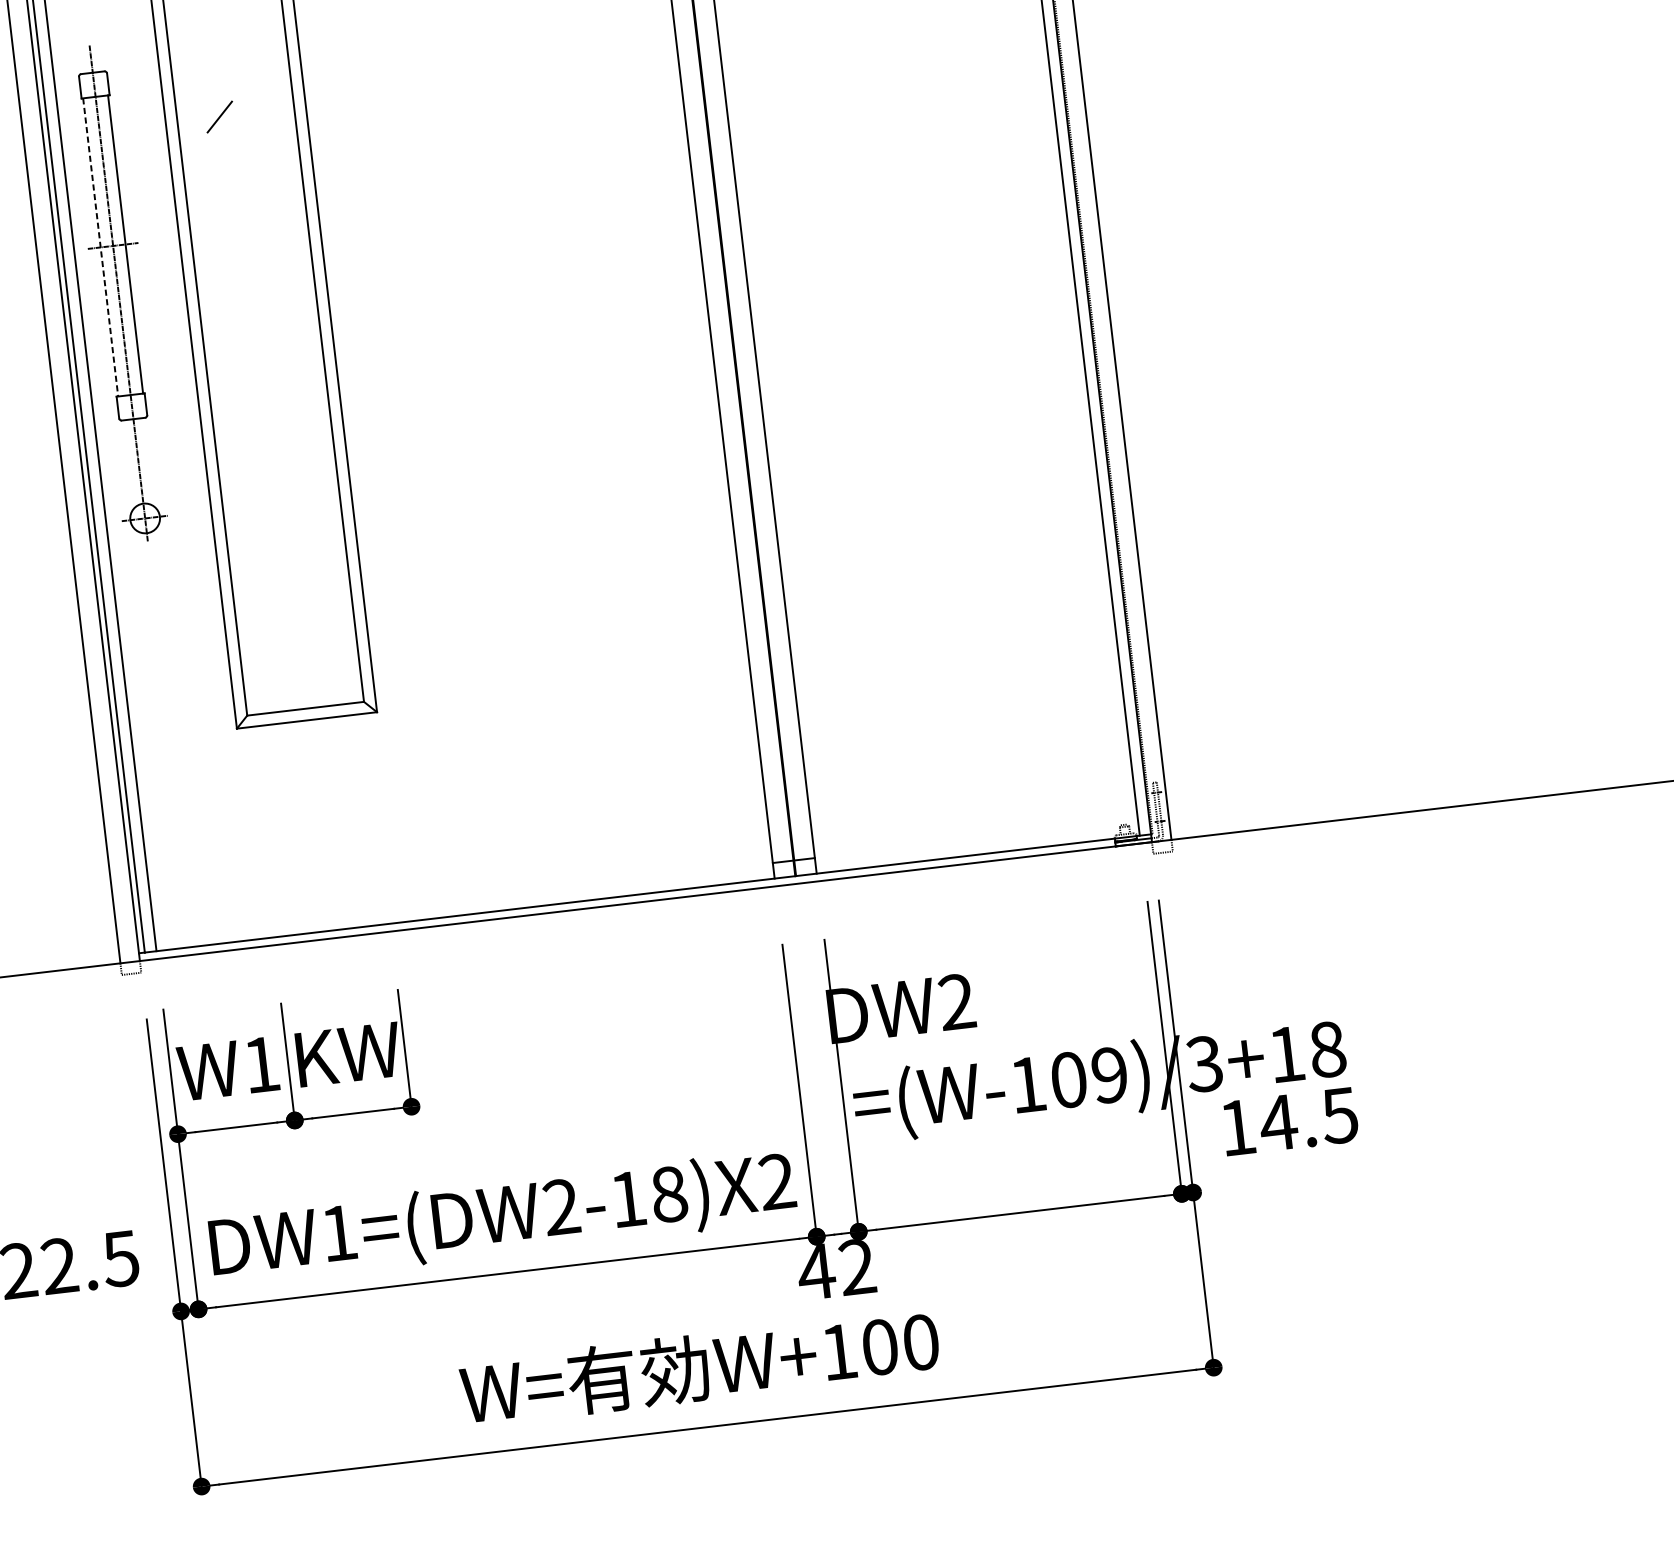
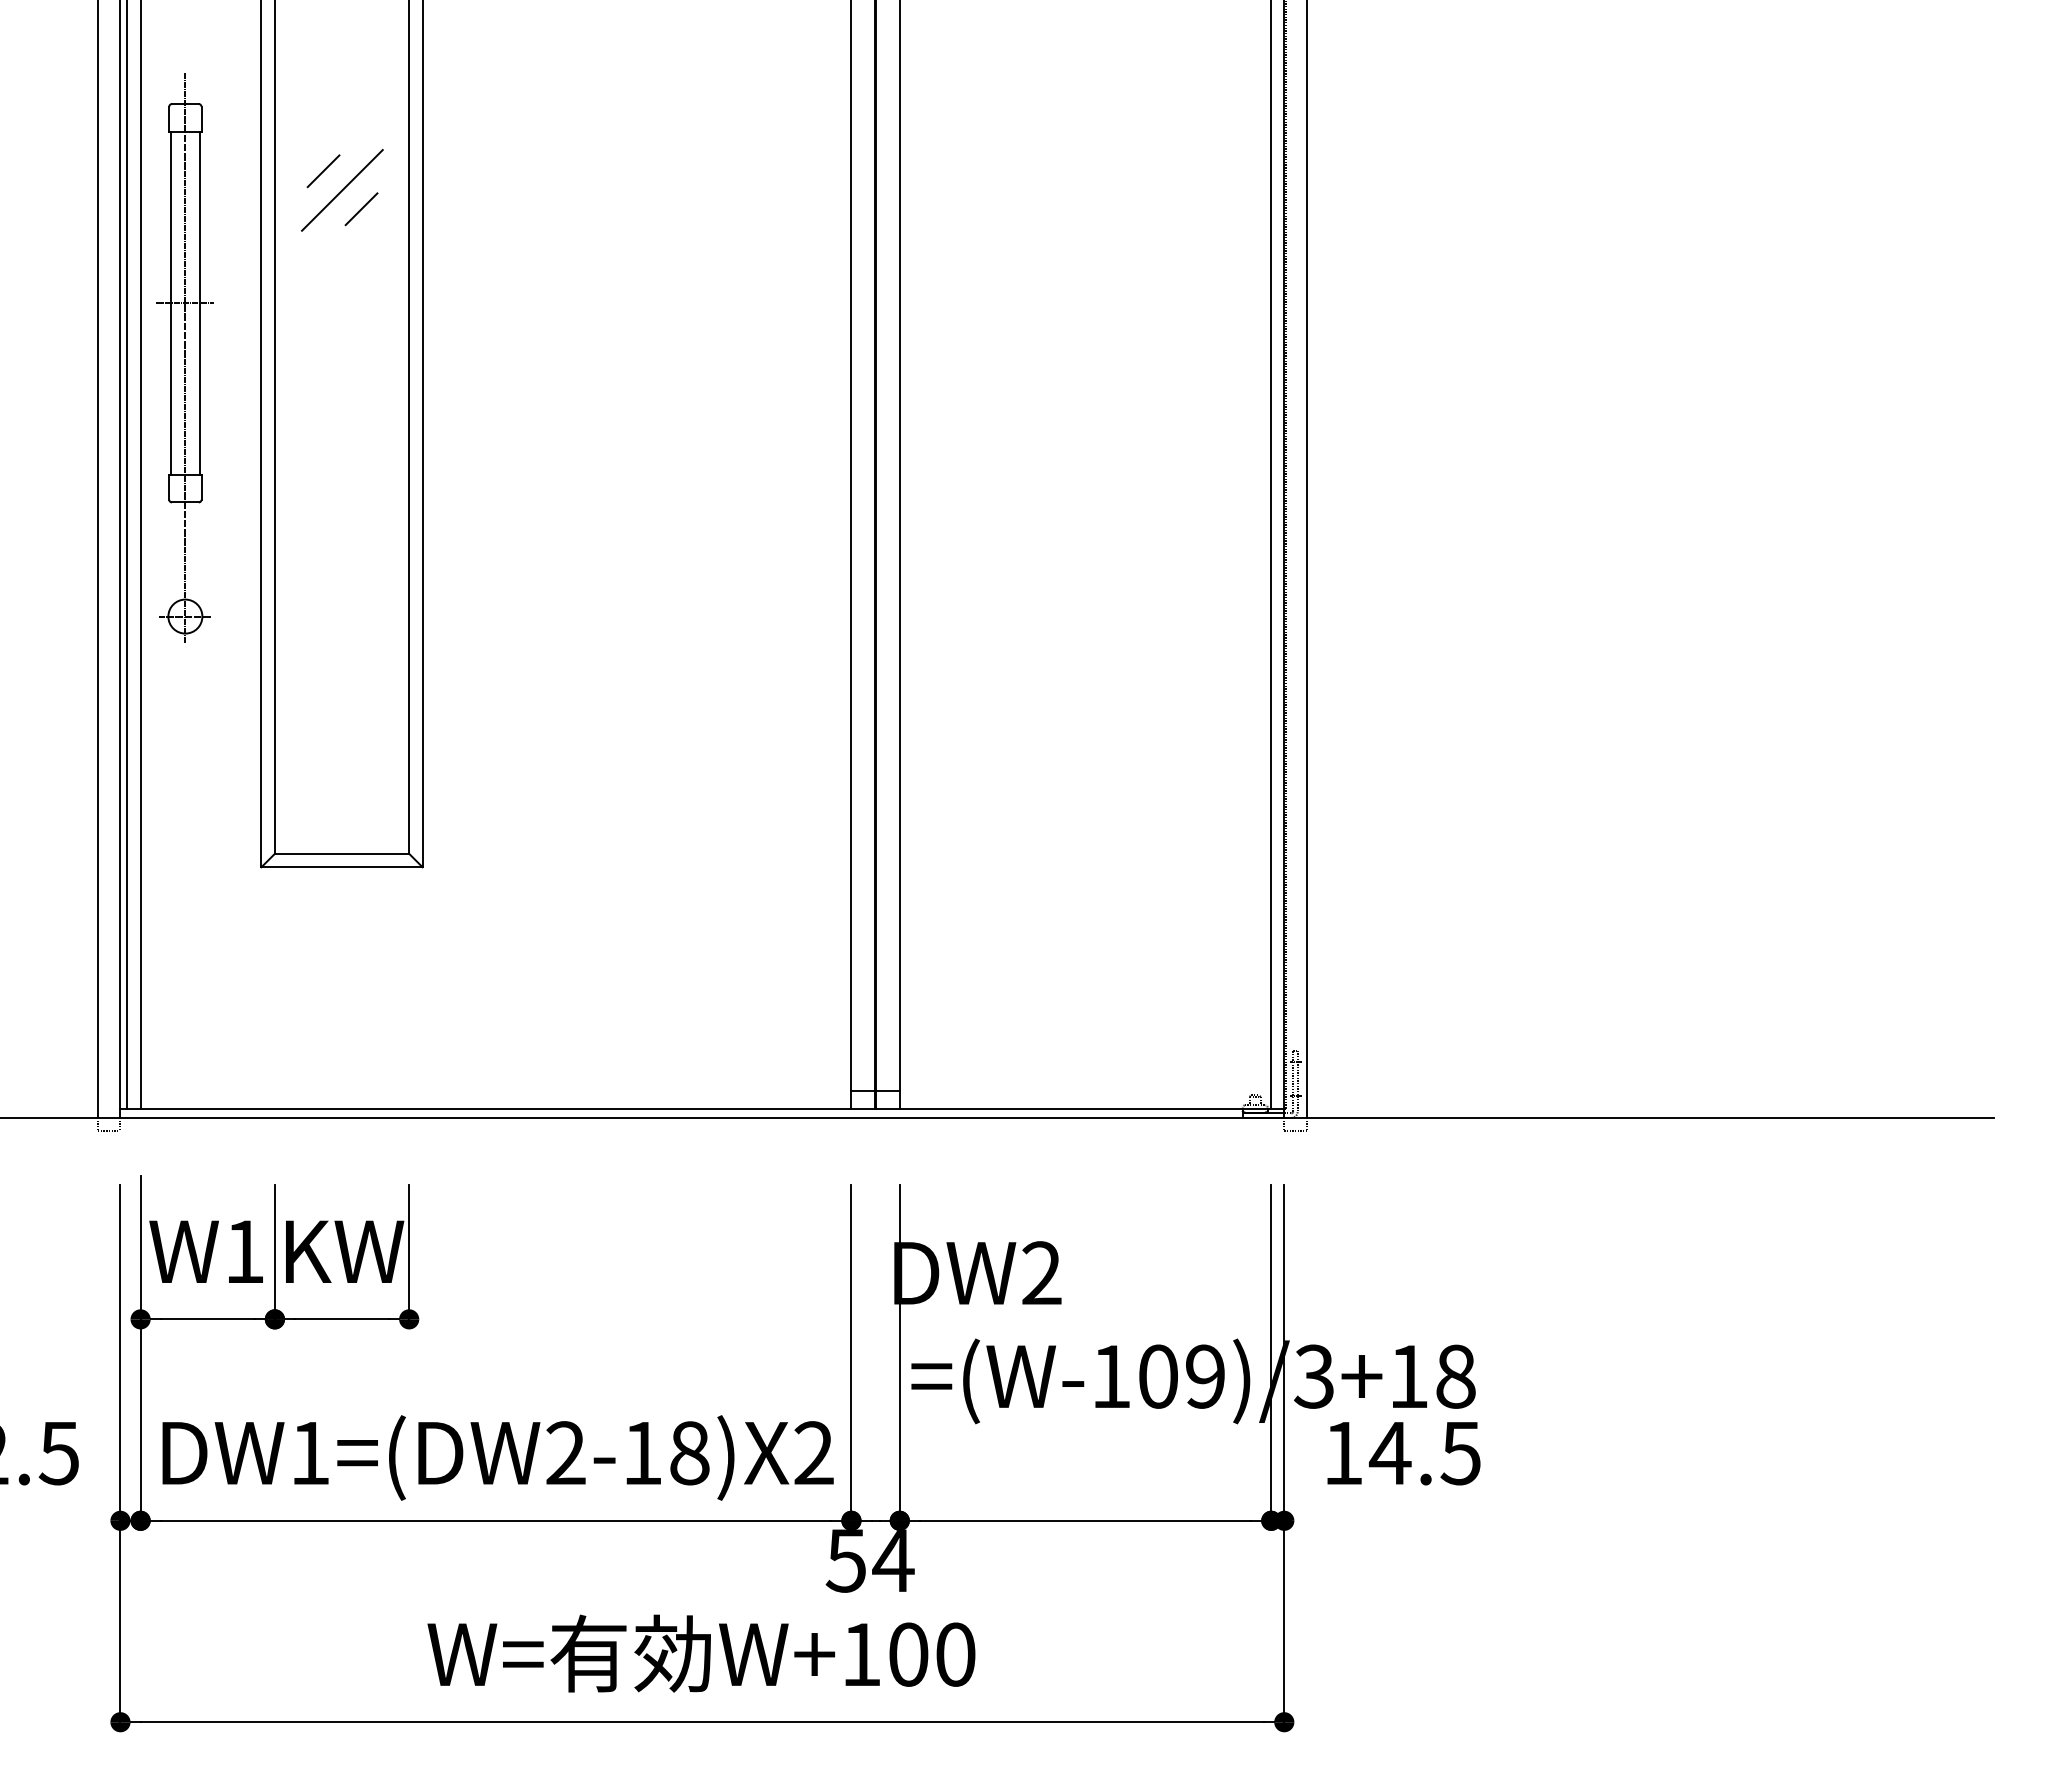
line: (238, 131) -> (342, 190), added
line: (256, 146) -> (361, 209), added
line: (101, 247) -> (171, 303), dashed -> solid
text: (836, 1269) -> (869, 1560), 42 -> 54

